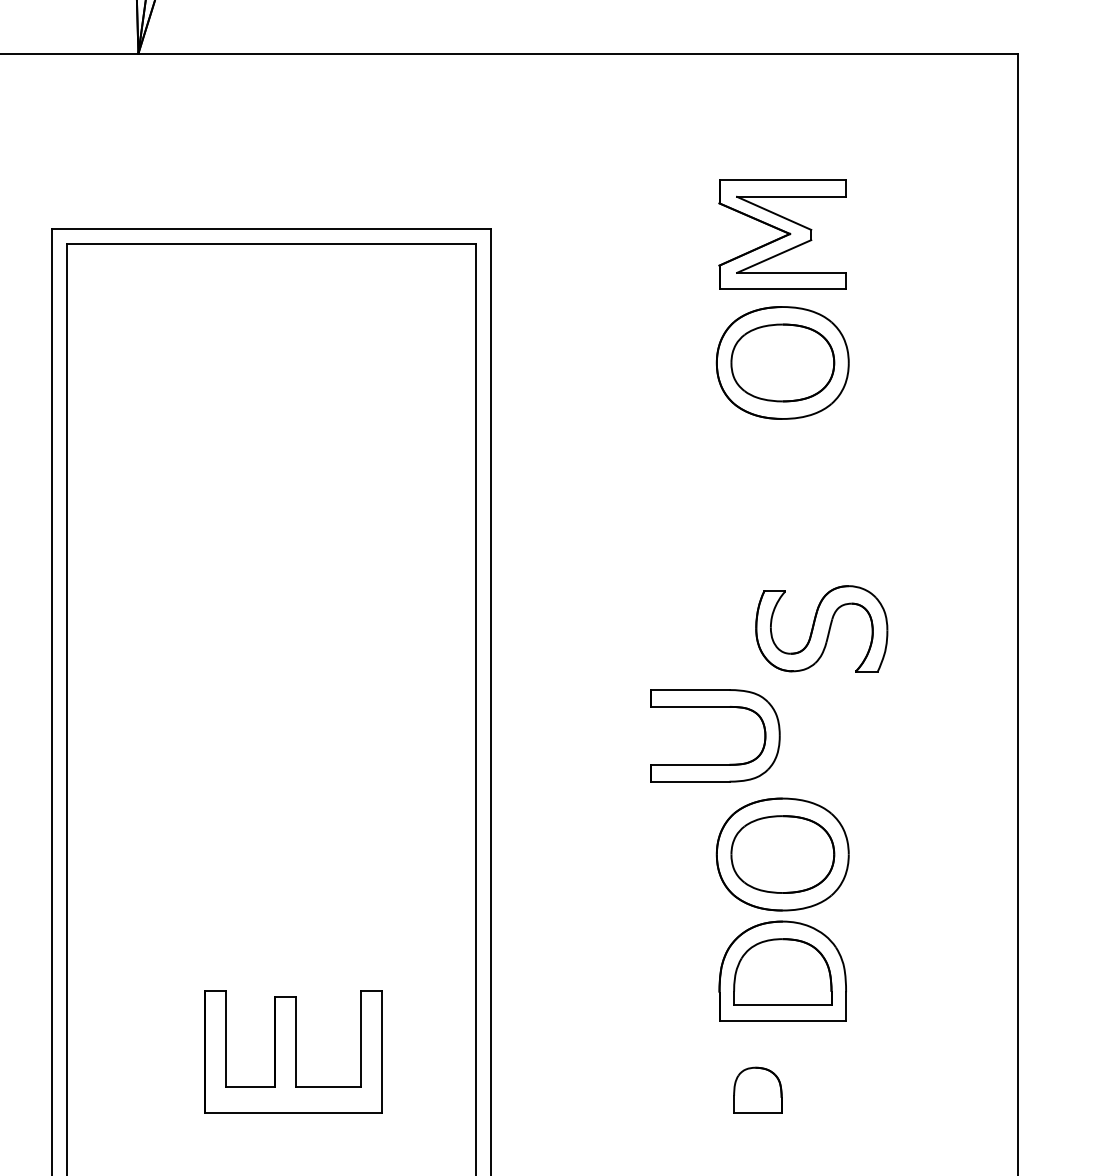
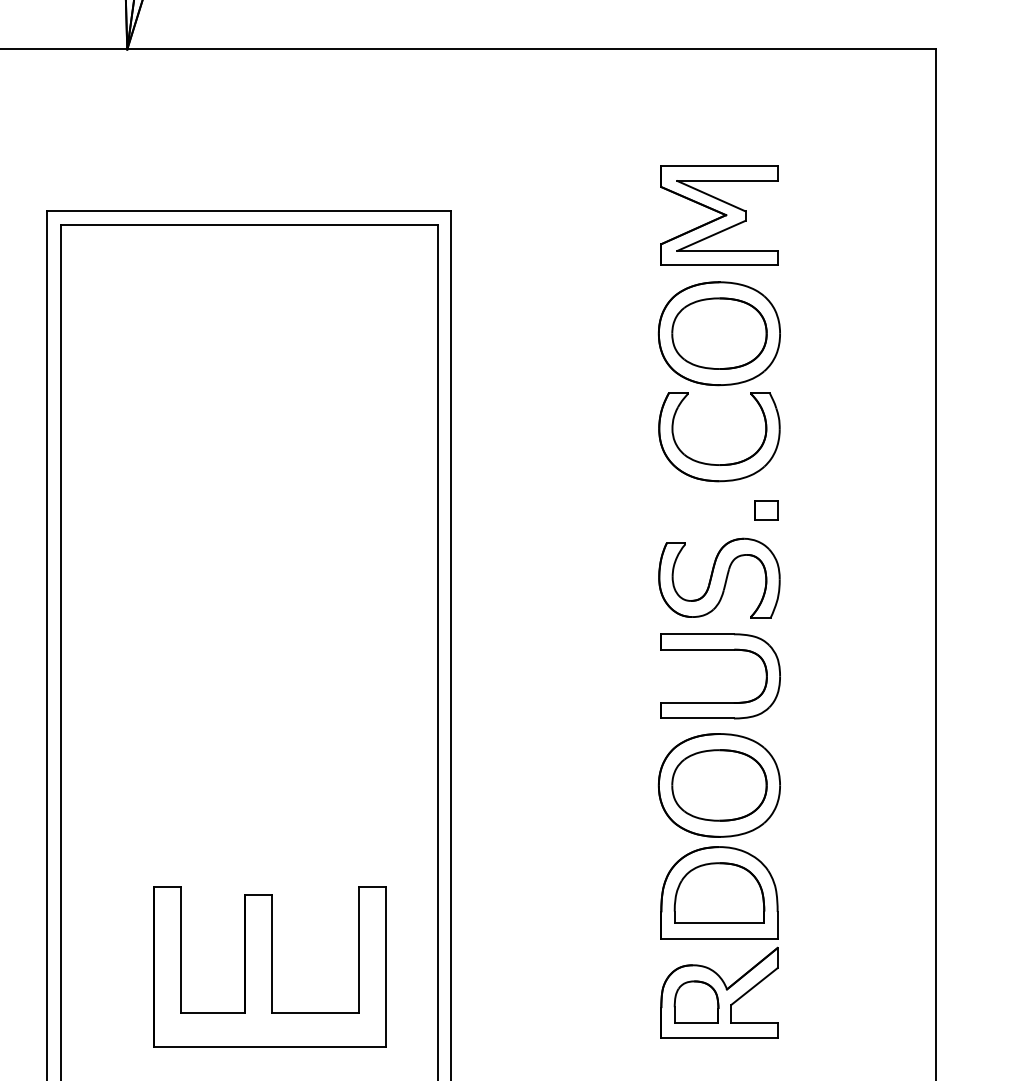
part: (778, 504) -> (715, 463), added
part: (833, 555) -> (766, 510), added
part: (821, 628) -> (719, 577), moved
part: (715, 707) -> (721, 650), moved
part: (293, 1051) -> (269, 966), size x1.43
part: (782, 1079) -> (719, 992), added

